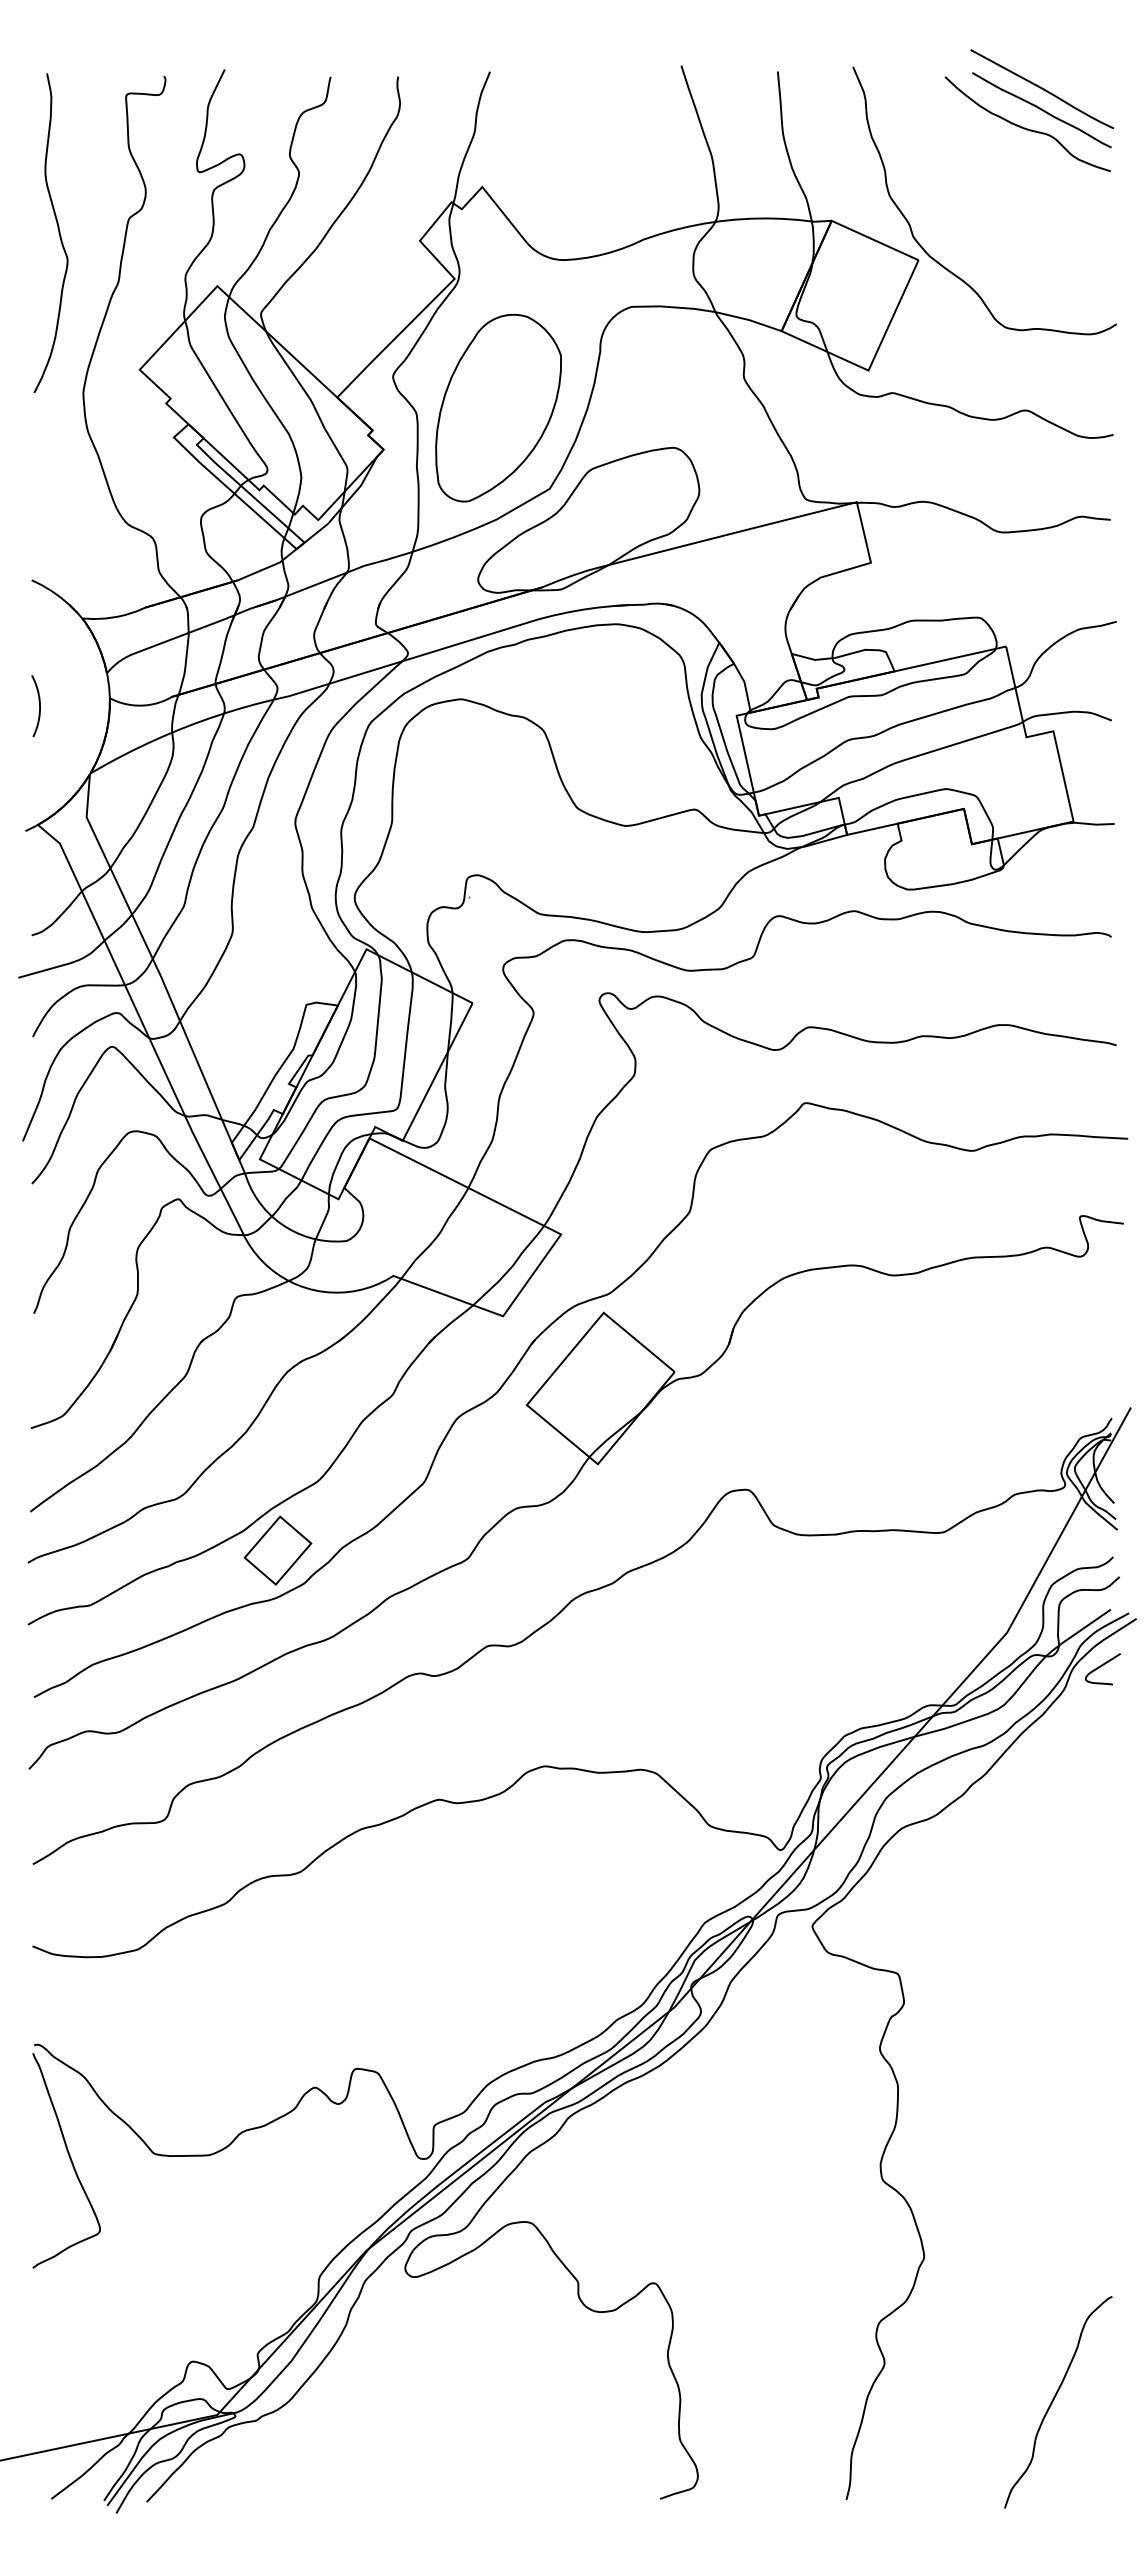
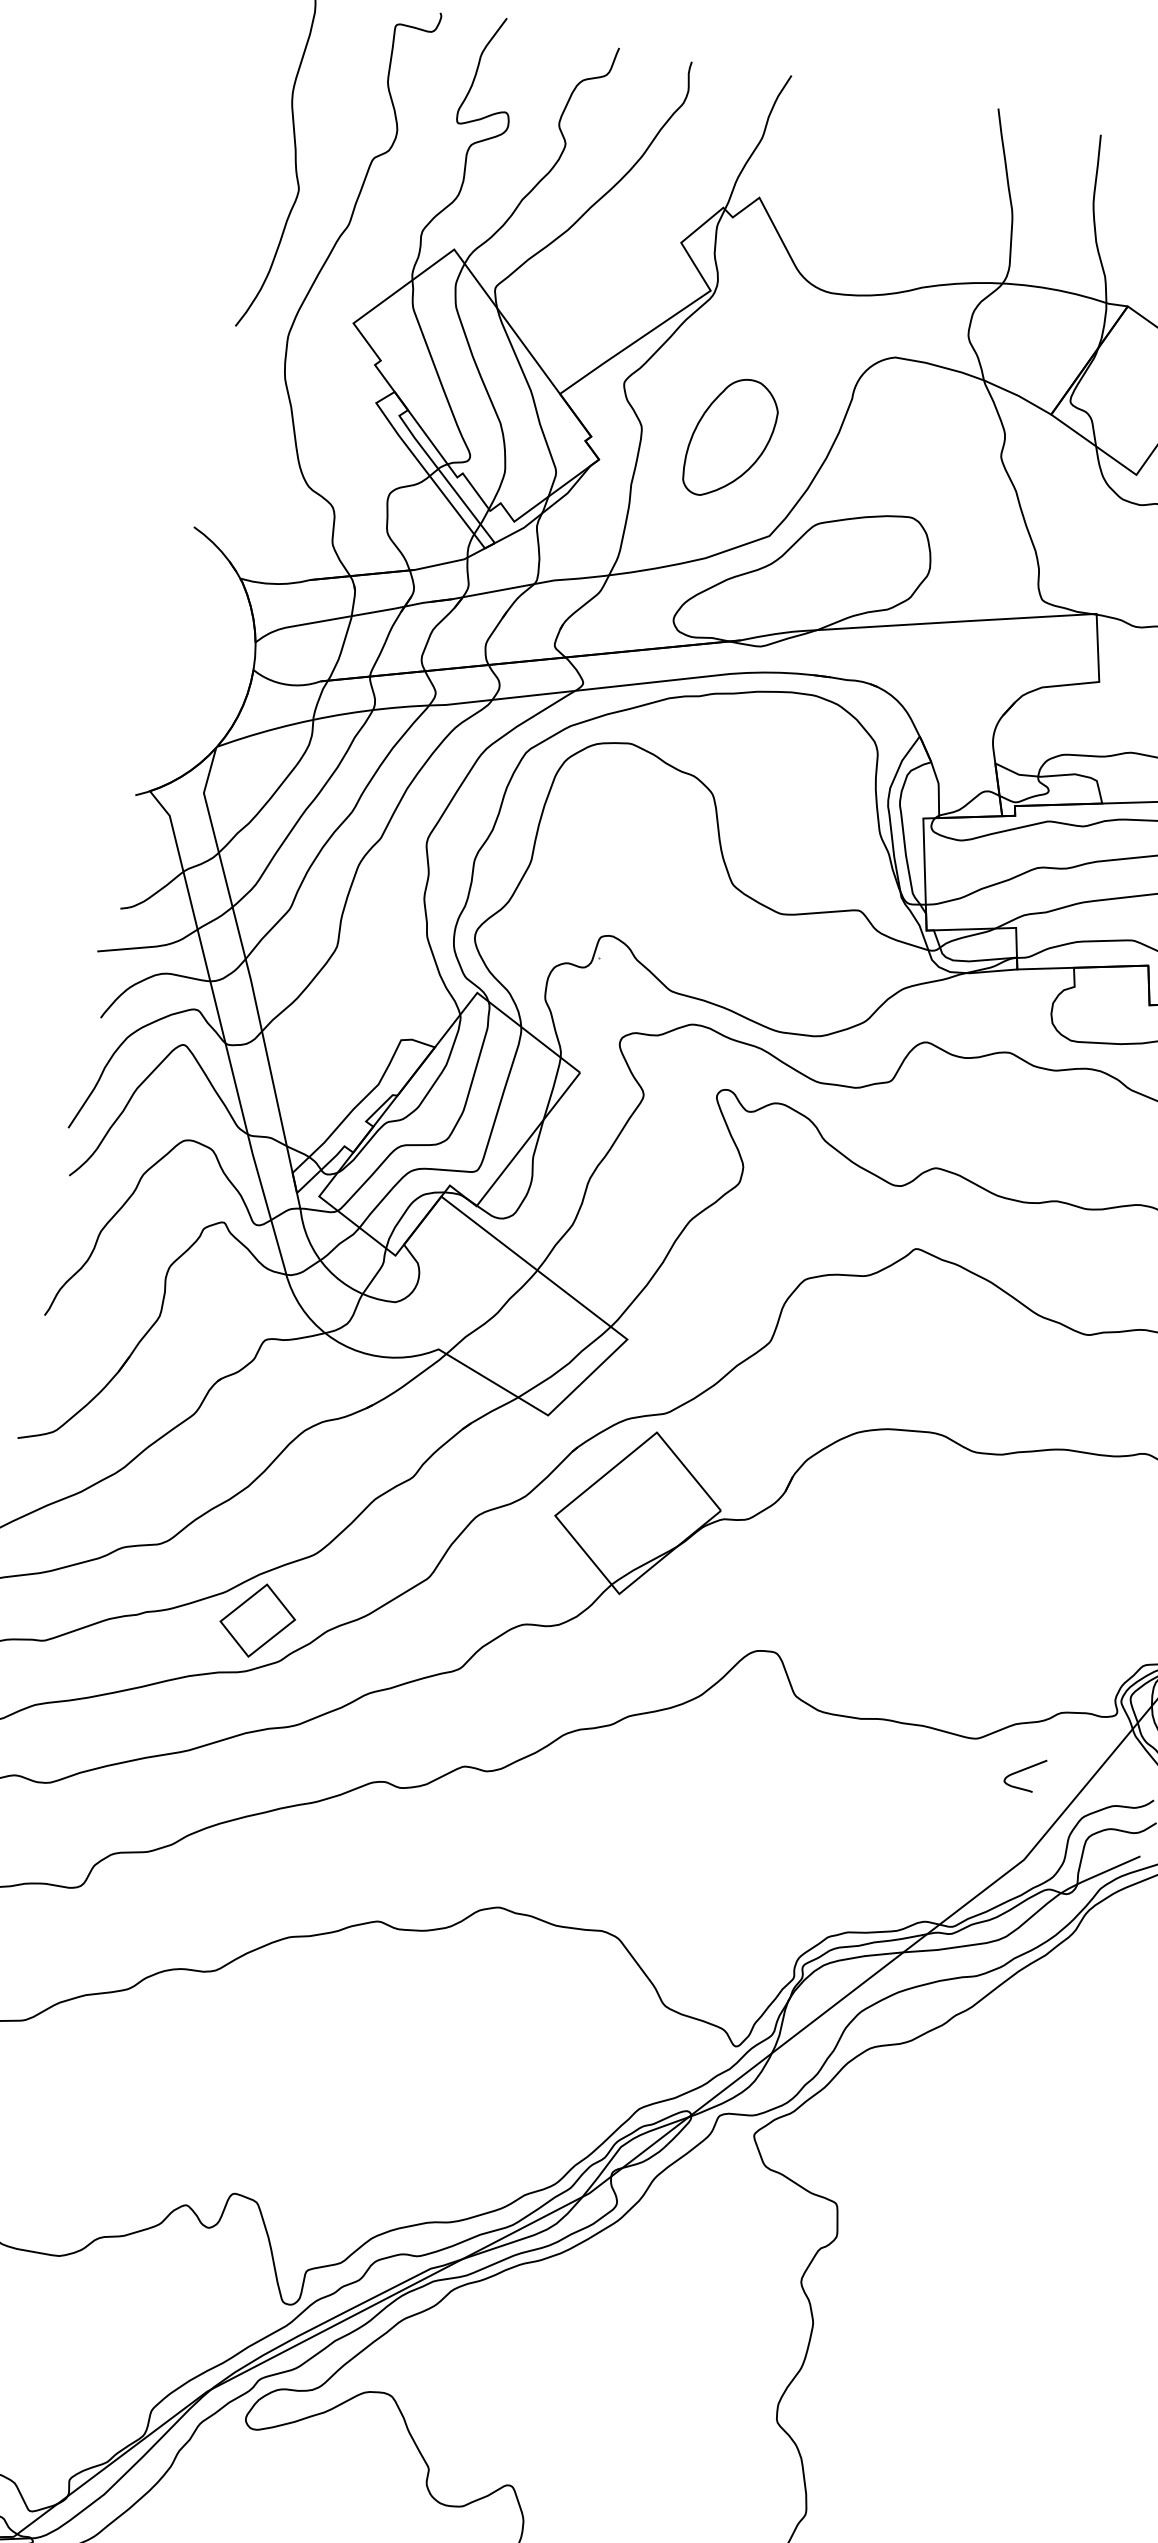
part: (498, 407) -> (731, 438), size x0.6
curve: (39, 705) -> (176, 663), removed
curve: (1100, 1667) -> (1022, 1771), moved

